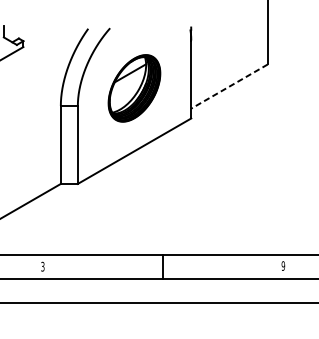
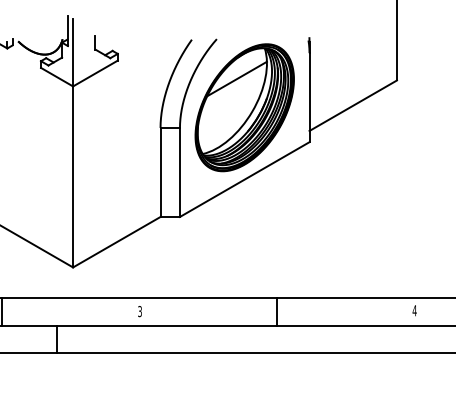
line: (228, 86) -> (352, 105), dashed -> solid
part: (134, 88) -> (244, 107), size x1.67
text: (283, 265) -> (414, 310), 9 -> 4

